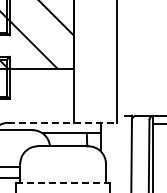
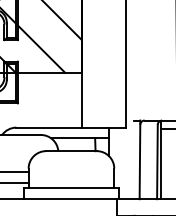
line: (63, 122) -> (71, 127), dashed -> solid
line: (63, 182) -> (71, 187), dashed -> solid

